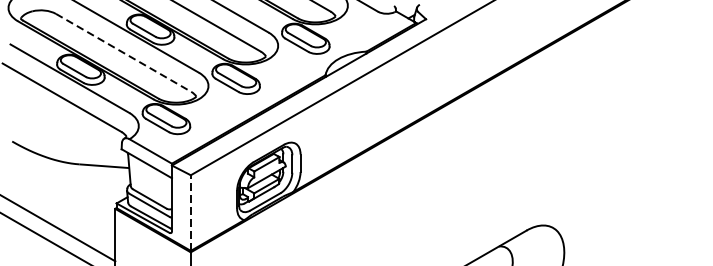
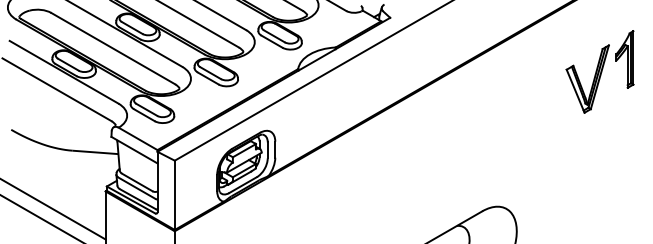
line: (123, 52) -> (113, 48), dashed -> solid
part: (654, 77) -> (599, 71), added
line: (190, 213) -> (174, 195), dashed -> solid

